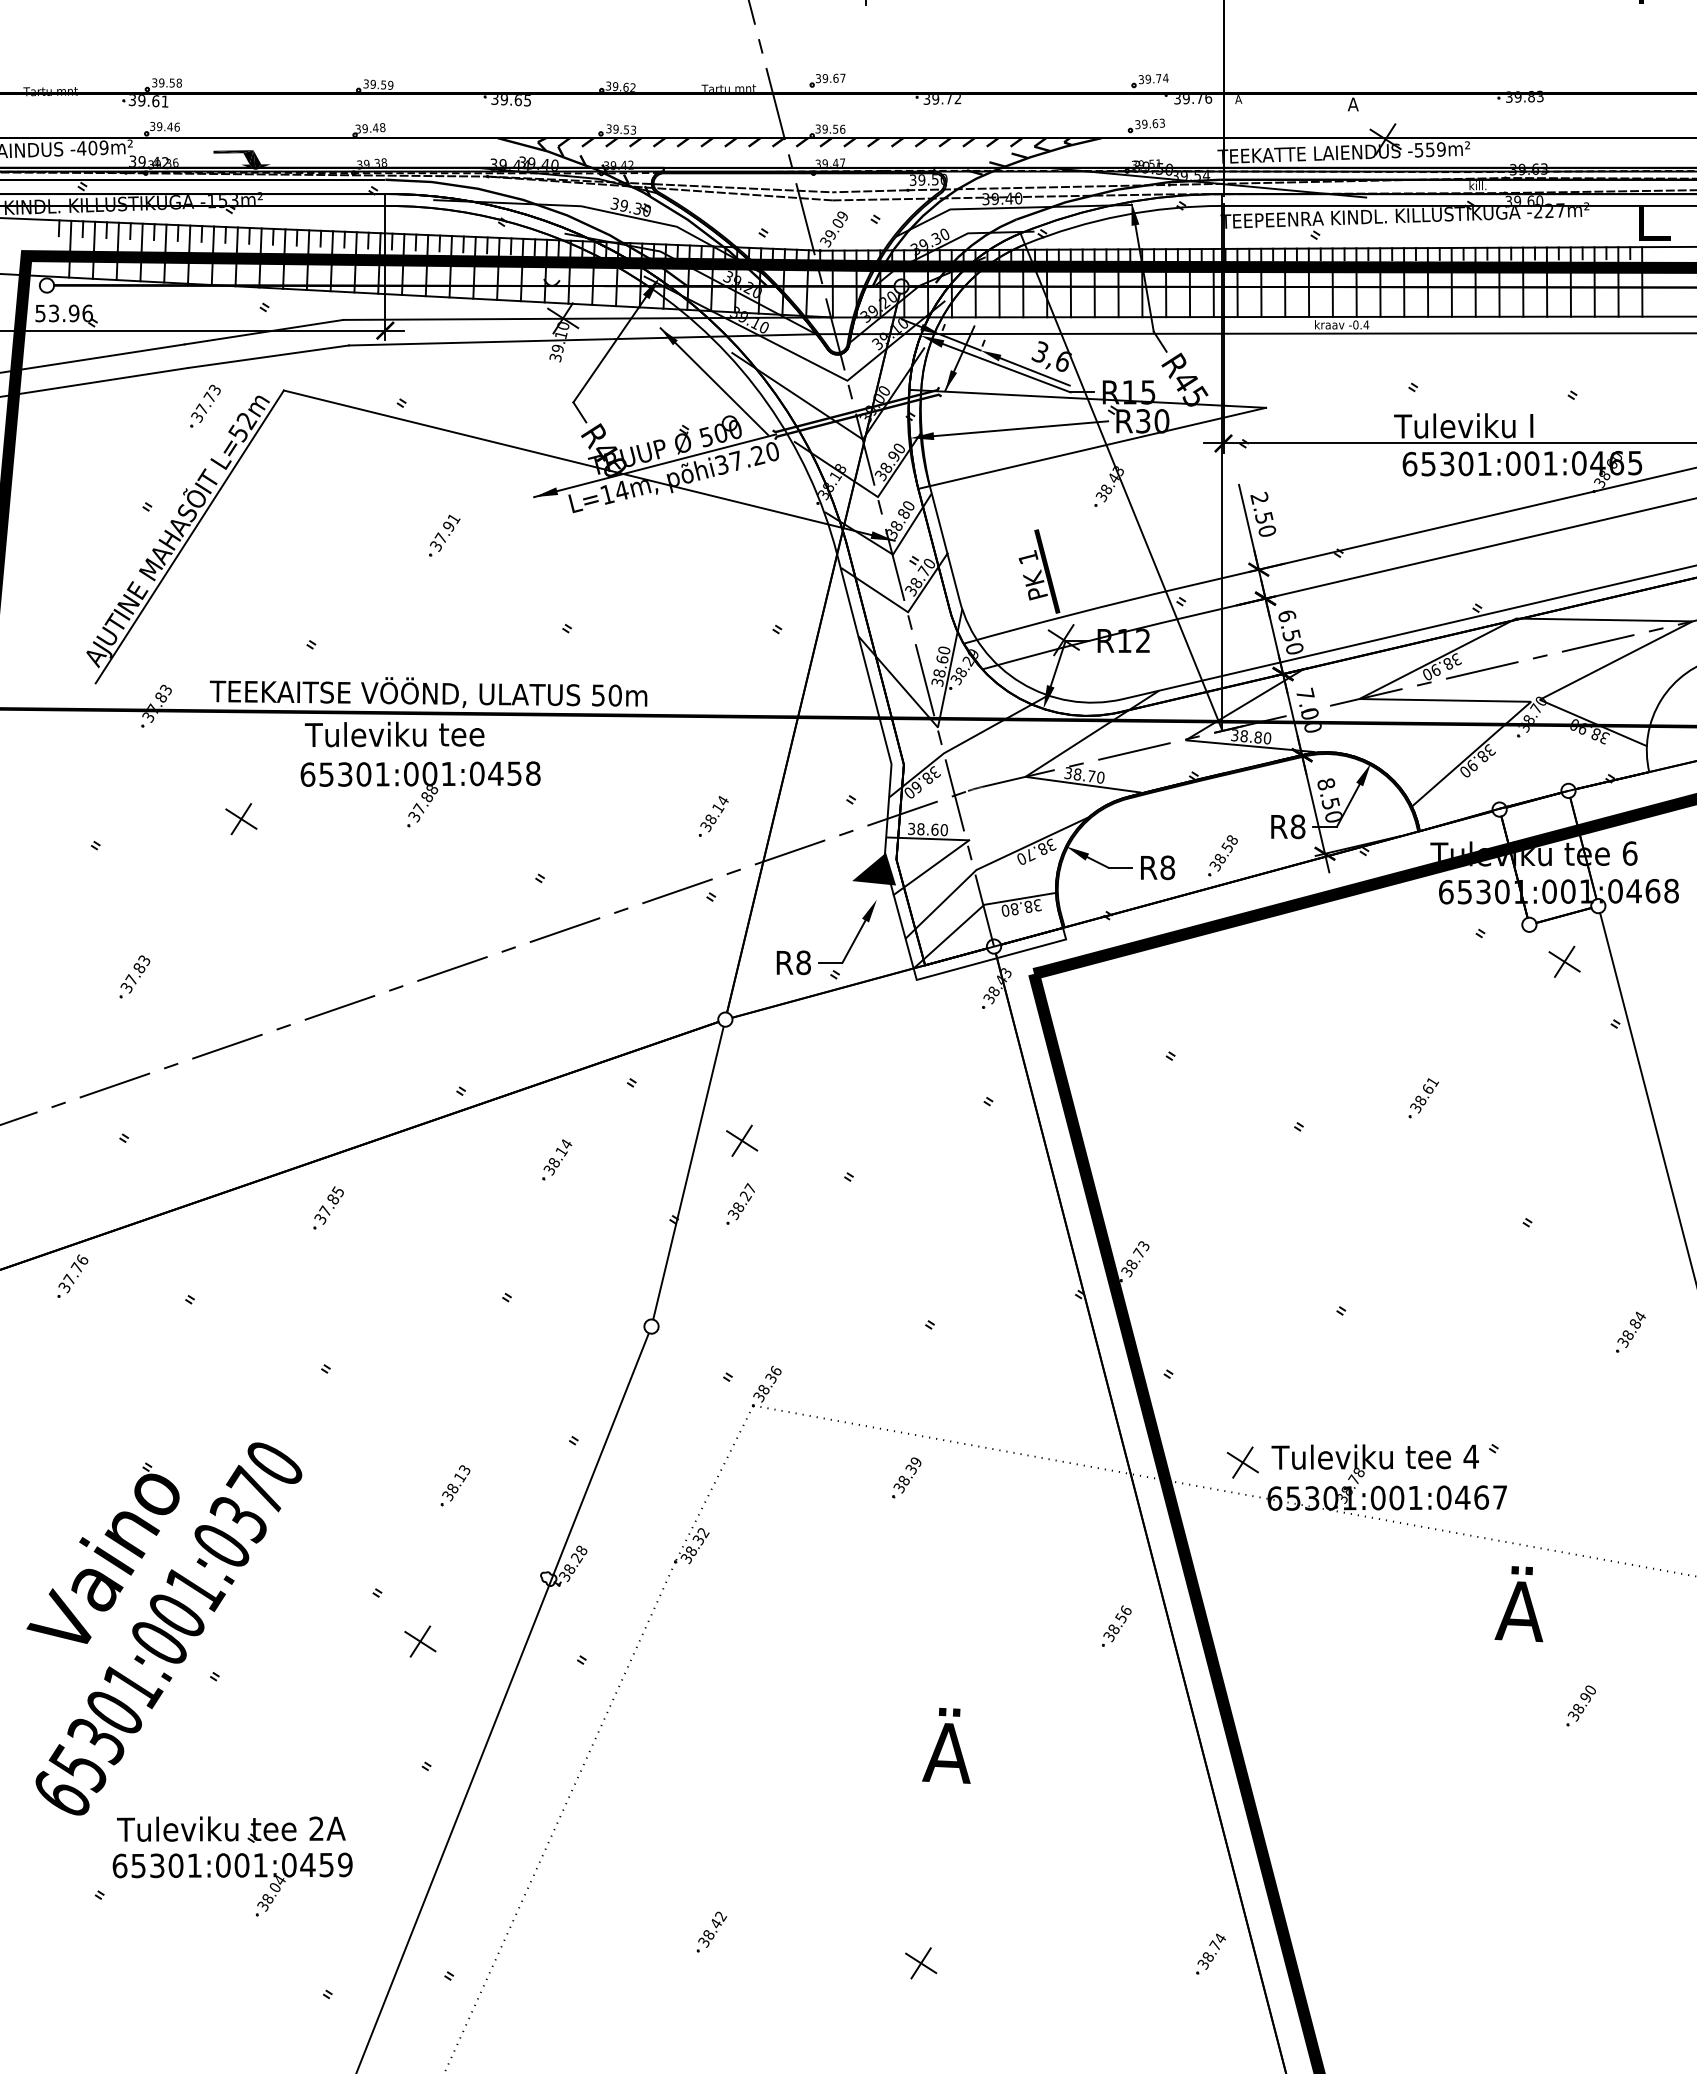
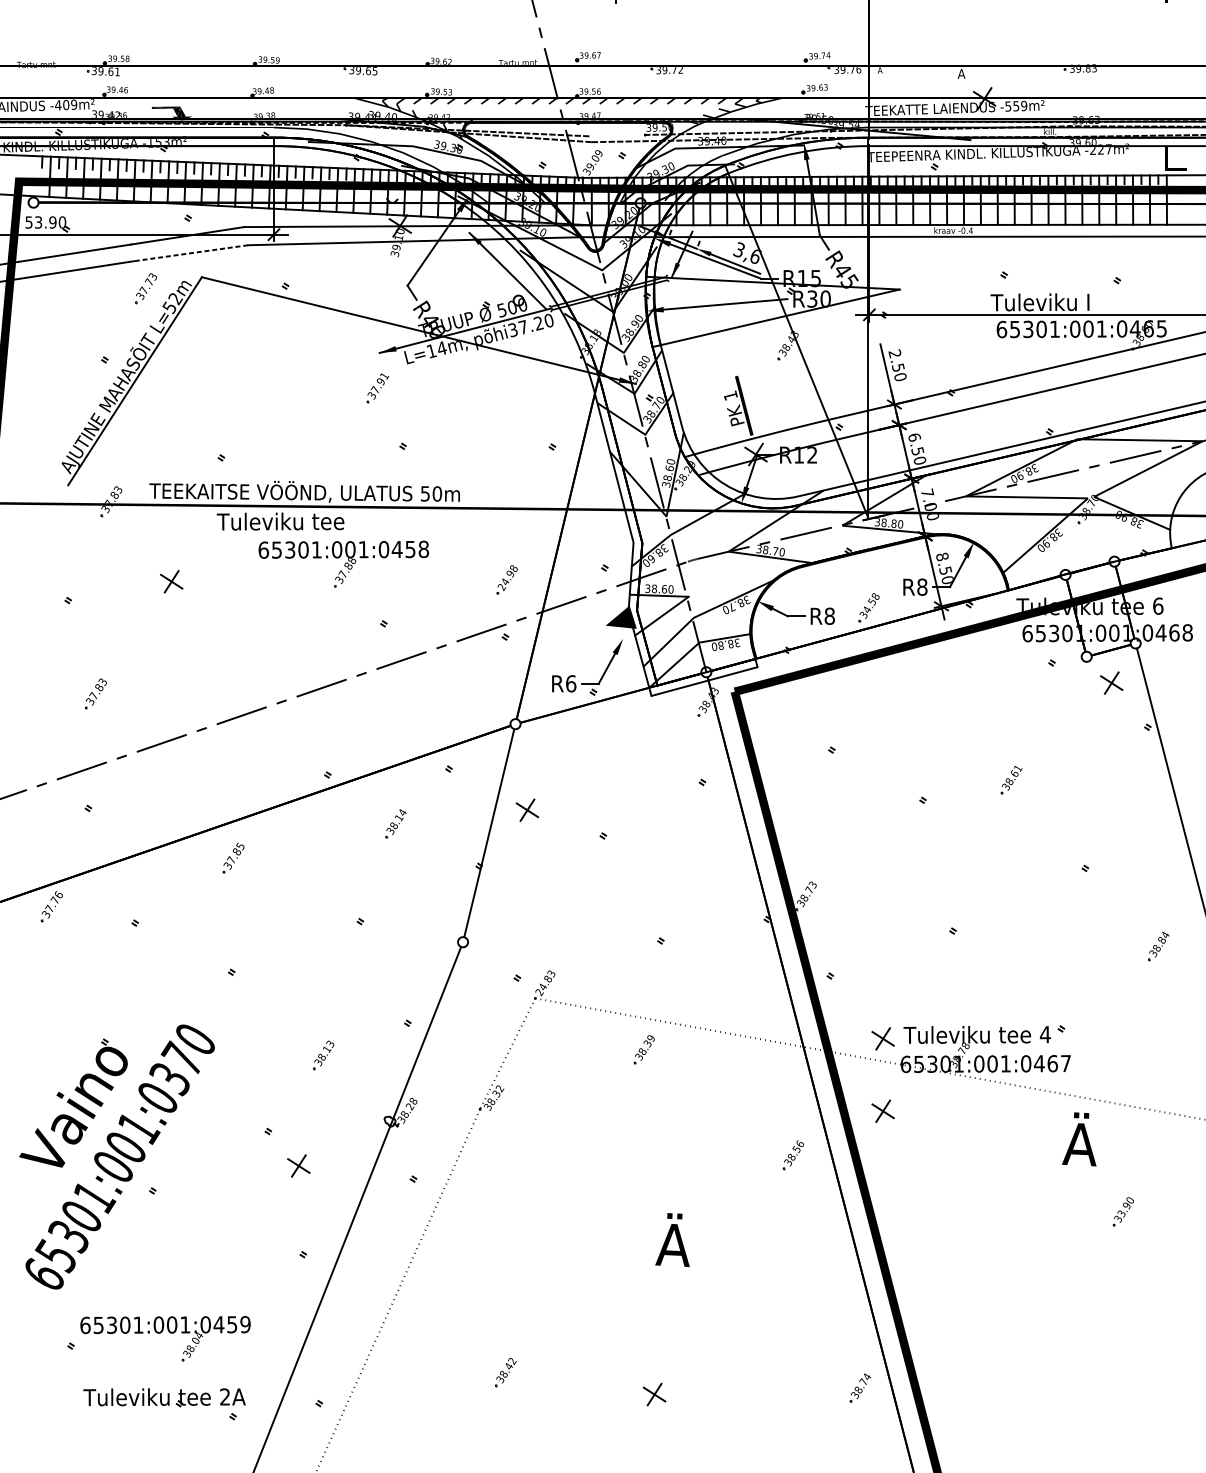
line: (869, 191) -> (617, 135), removed
text: (87, 312) -> (62, 221), 53.96 -> 53.90
line: (268, 356) -> (190, 253), solid -> dashed
part: (444, 535) -> (377, 388), moved
part: (420, 794) -> (343, 564), moved
text: (714, 813) -> (507, 577), 38.14 -> 24.98
text: (1219, 858) -> (866, 609), 38.58 -> 34.58
text: (803, 962) -> (571, 683), R8 -> R6
part: (740, 1203) -> (526, 854), removed
text: (767, 1383) -> (545, 982), 38.36 -> 24.83
part: (1242, 1564) -> (882, 1111), added
text: (1578, 1709) -> (1121, 1214), 38.90 -> 33.90
part: (231, 1829) -> (164, 1397), moved

